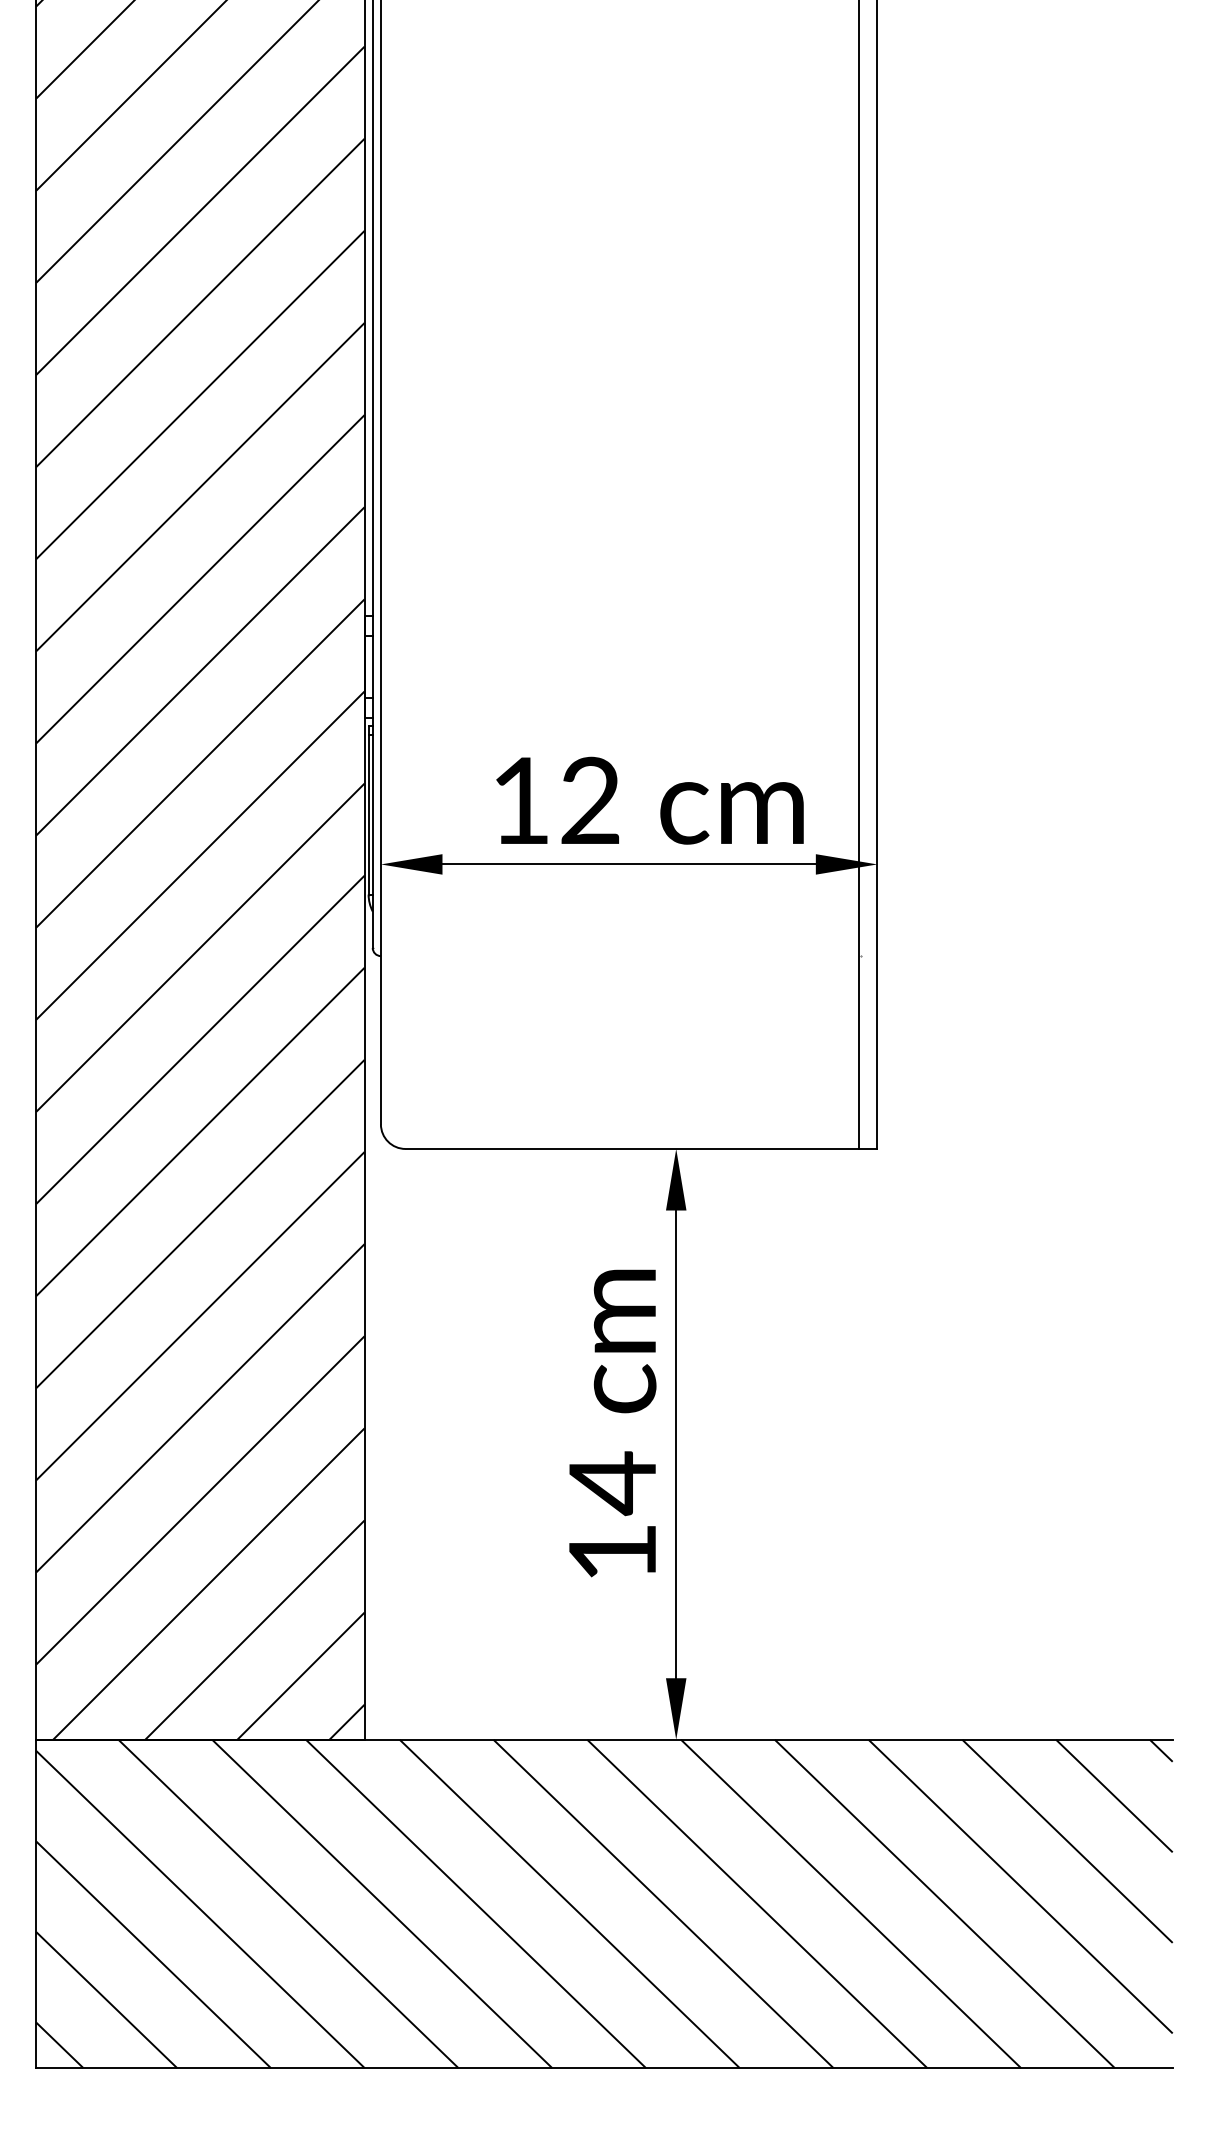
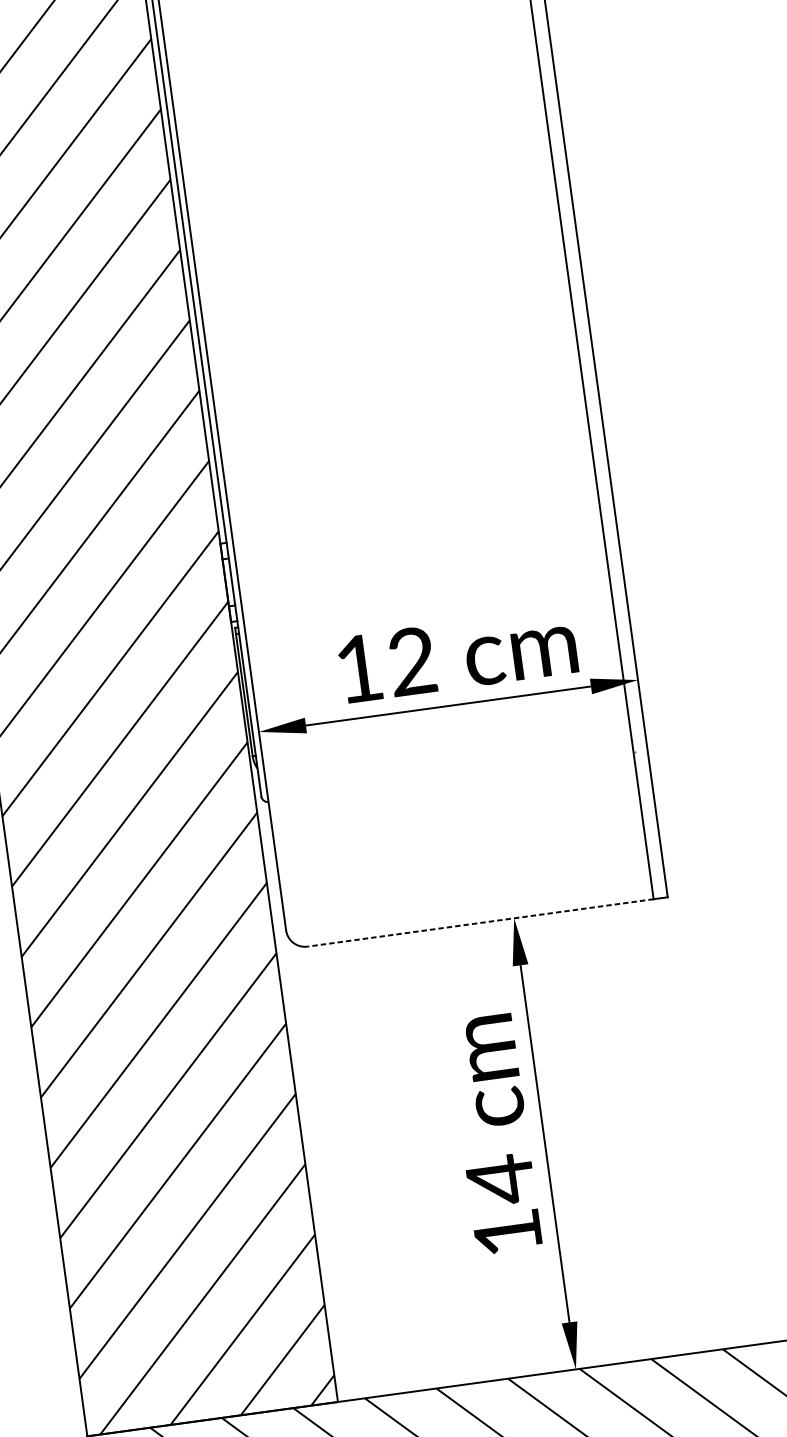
line: (632, 1148) -> (480, 922), solid -> dashed

